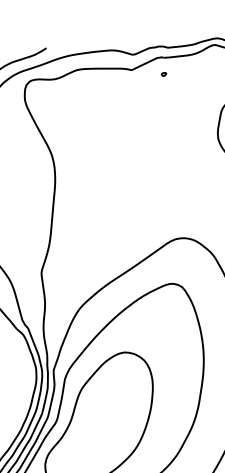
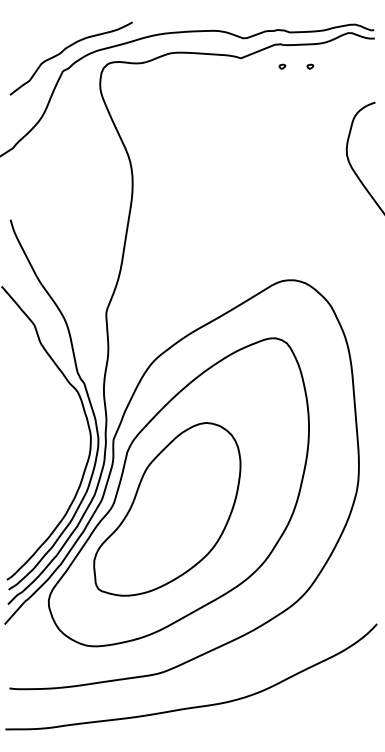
part: (185, 72) -> (310, 66), added

